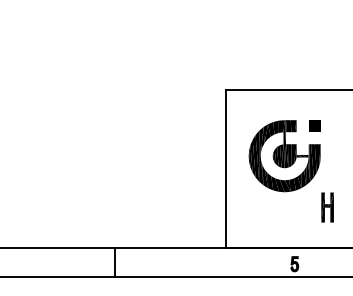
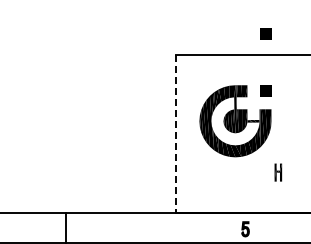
part: (314, 68) -> (265, 33), added
line: (225, 169) -> (176, 134), solid -> dashed
part: (327, 207) -> (278, 172), size x0.6

